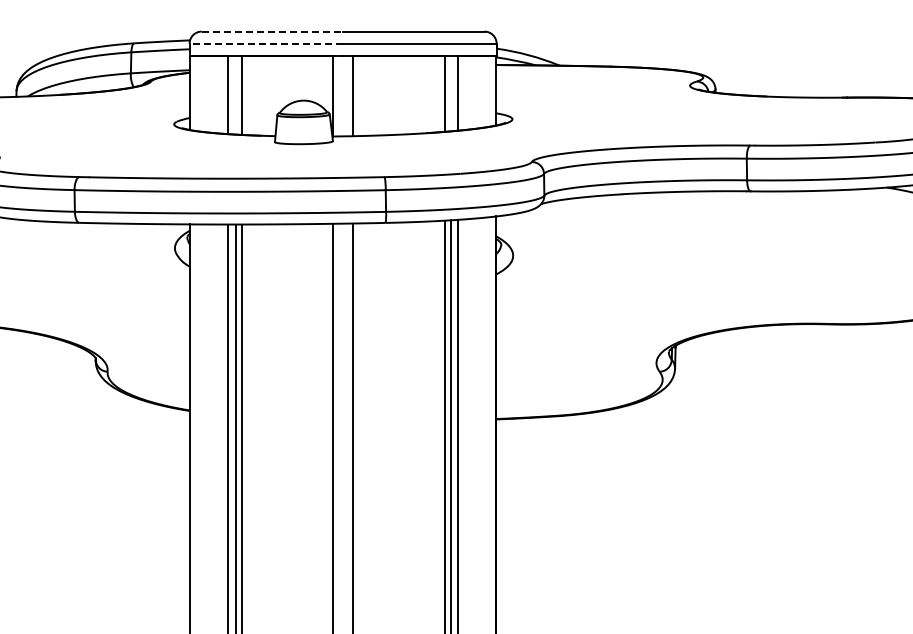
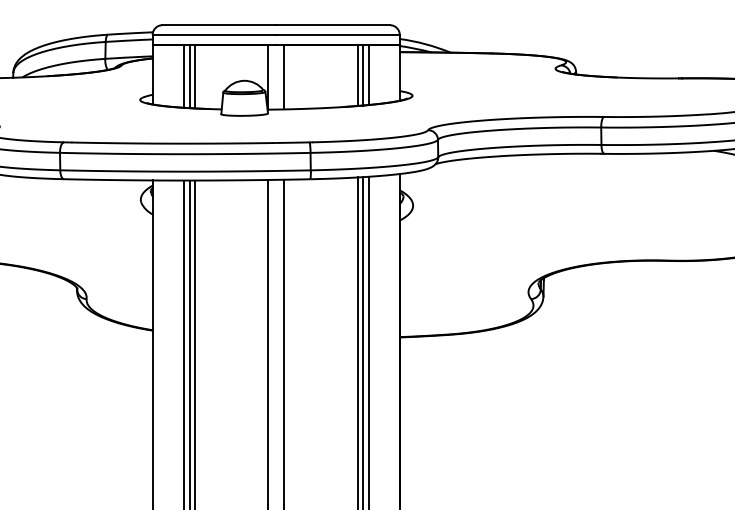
line: (272, 31) -> (219, 25), dashed -> solid
line: (266, 43) -> (214, 34), dashed -> solid
line: (450, 93) -> (362, 75), added
line: (235, 94) -> (189, 75), added

